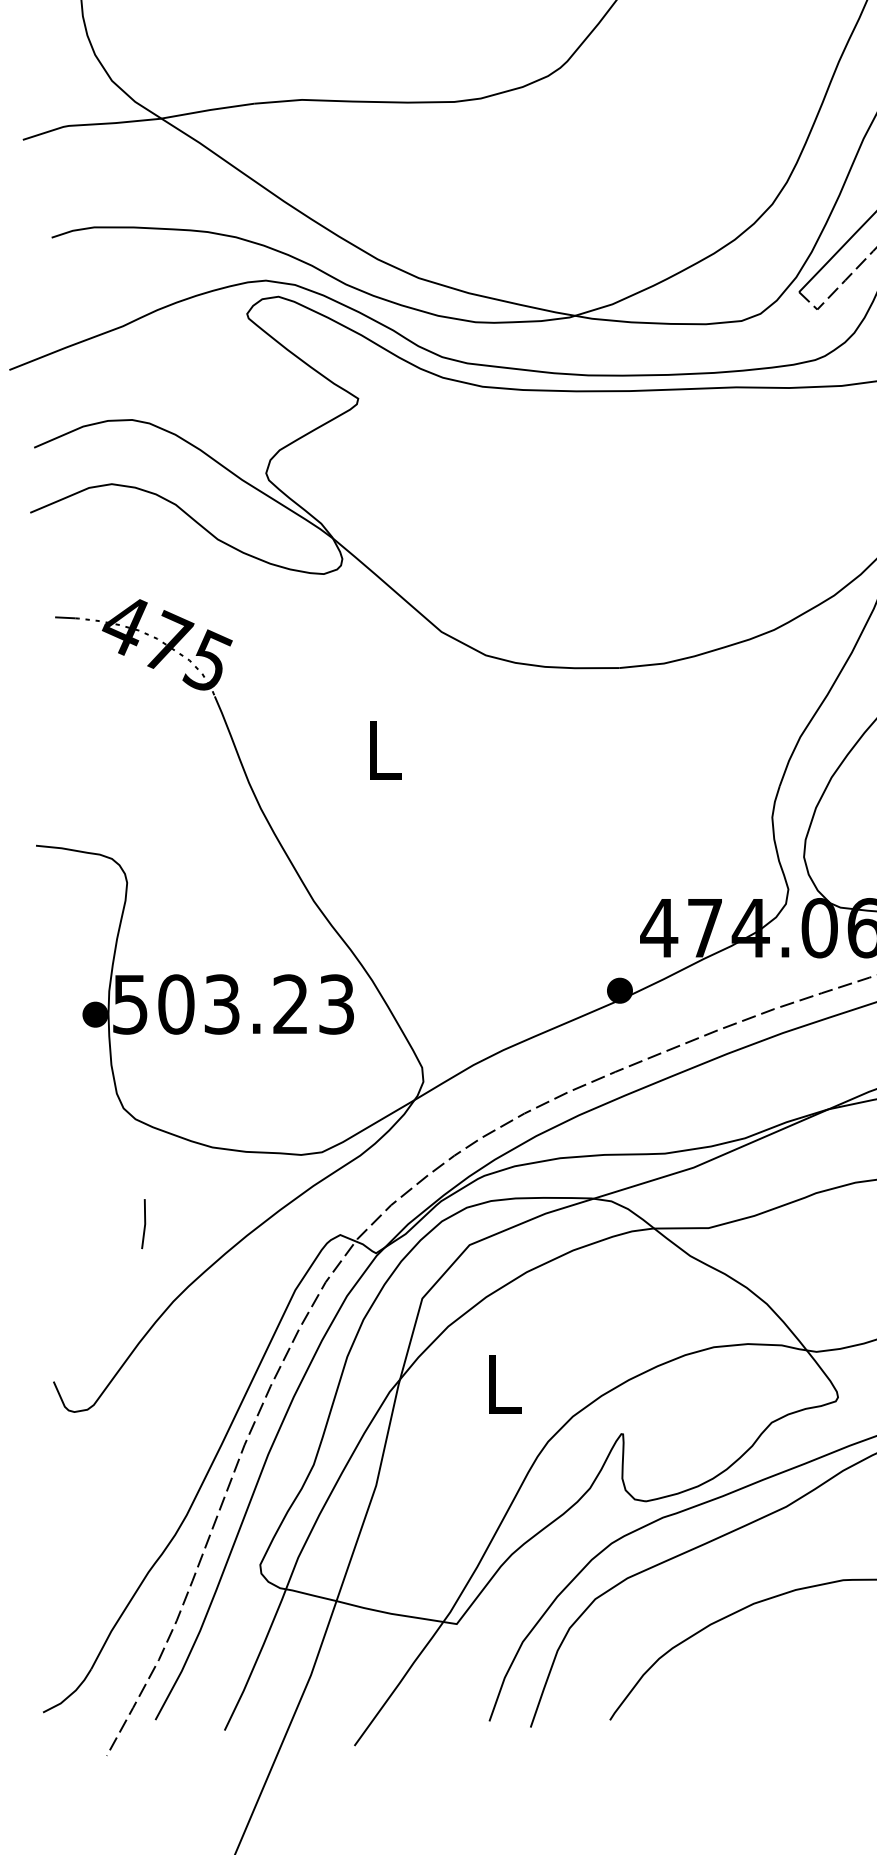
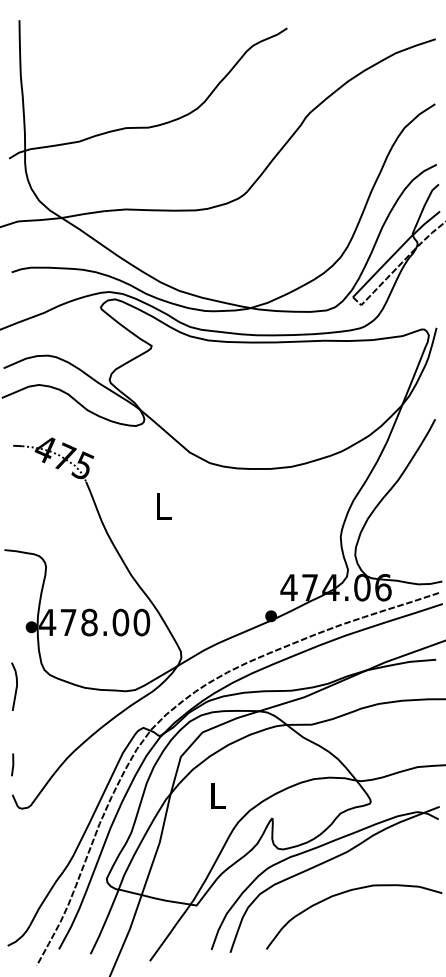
text: (233, 1004) -> (94, 622), 503.23 -> 478.00
curve: (60, 1146) -> (15, 687), added
line: (143, 1223) -> (12, 764), moved

